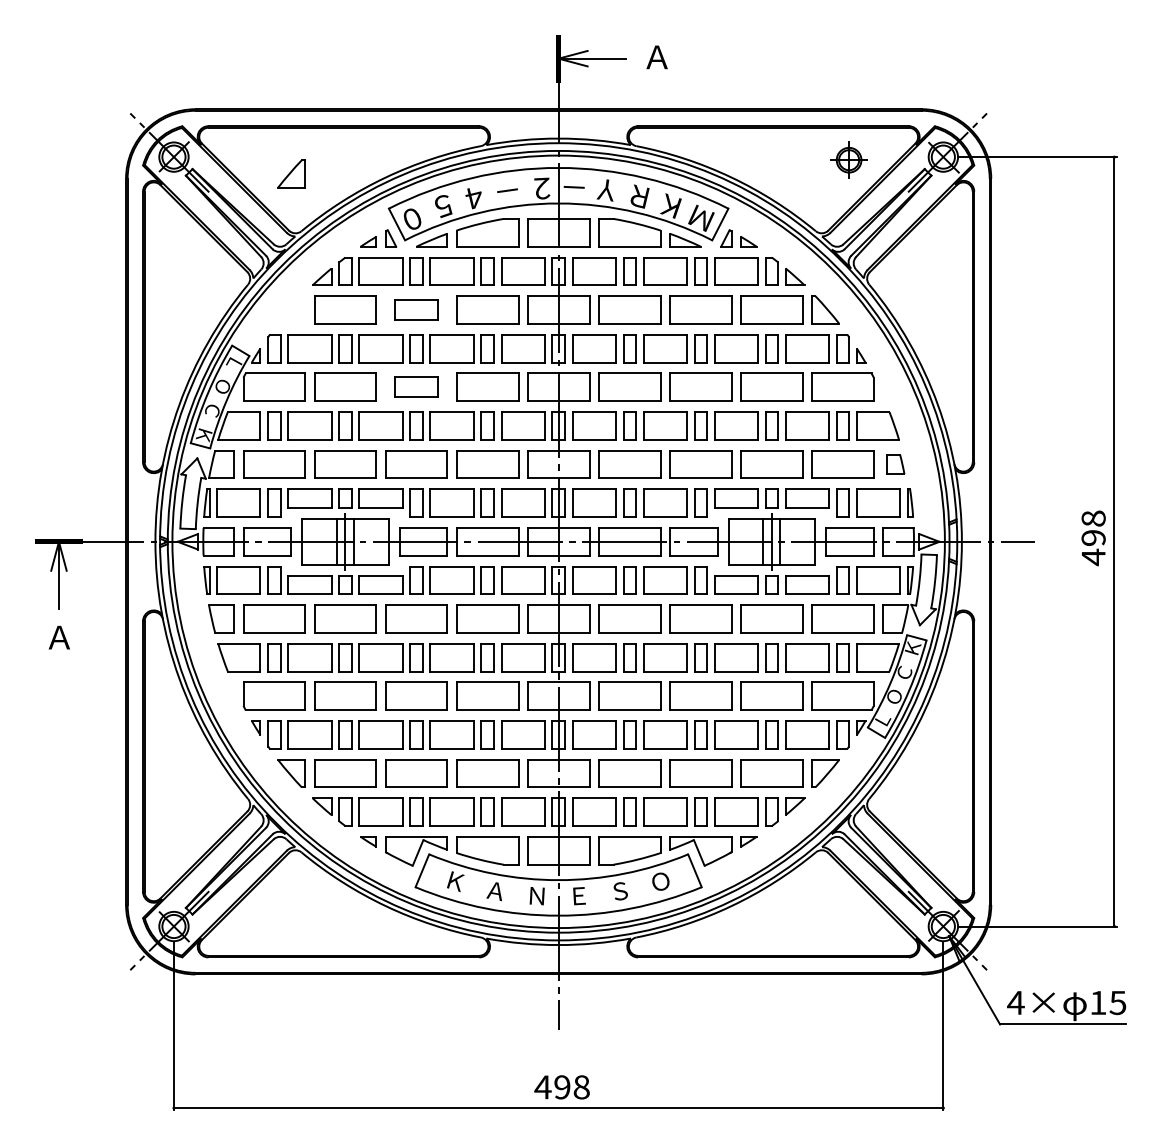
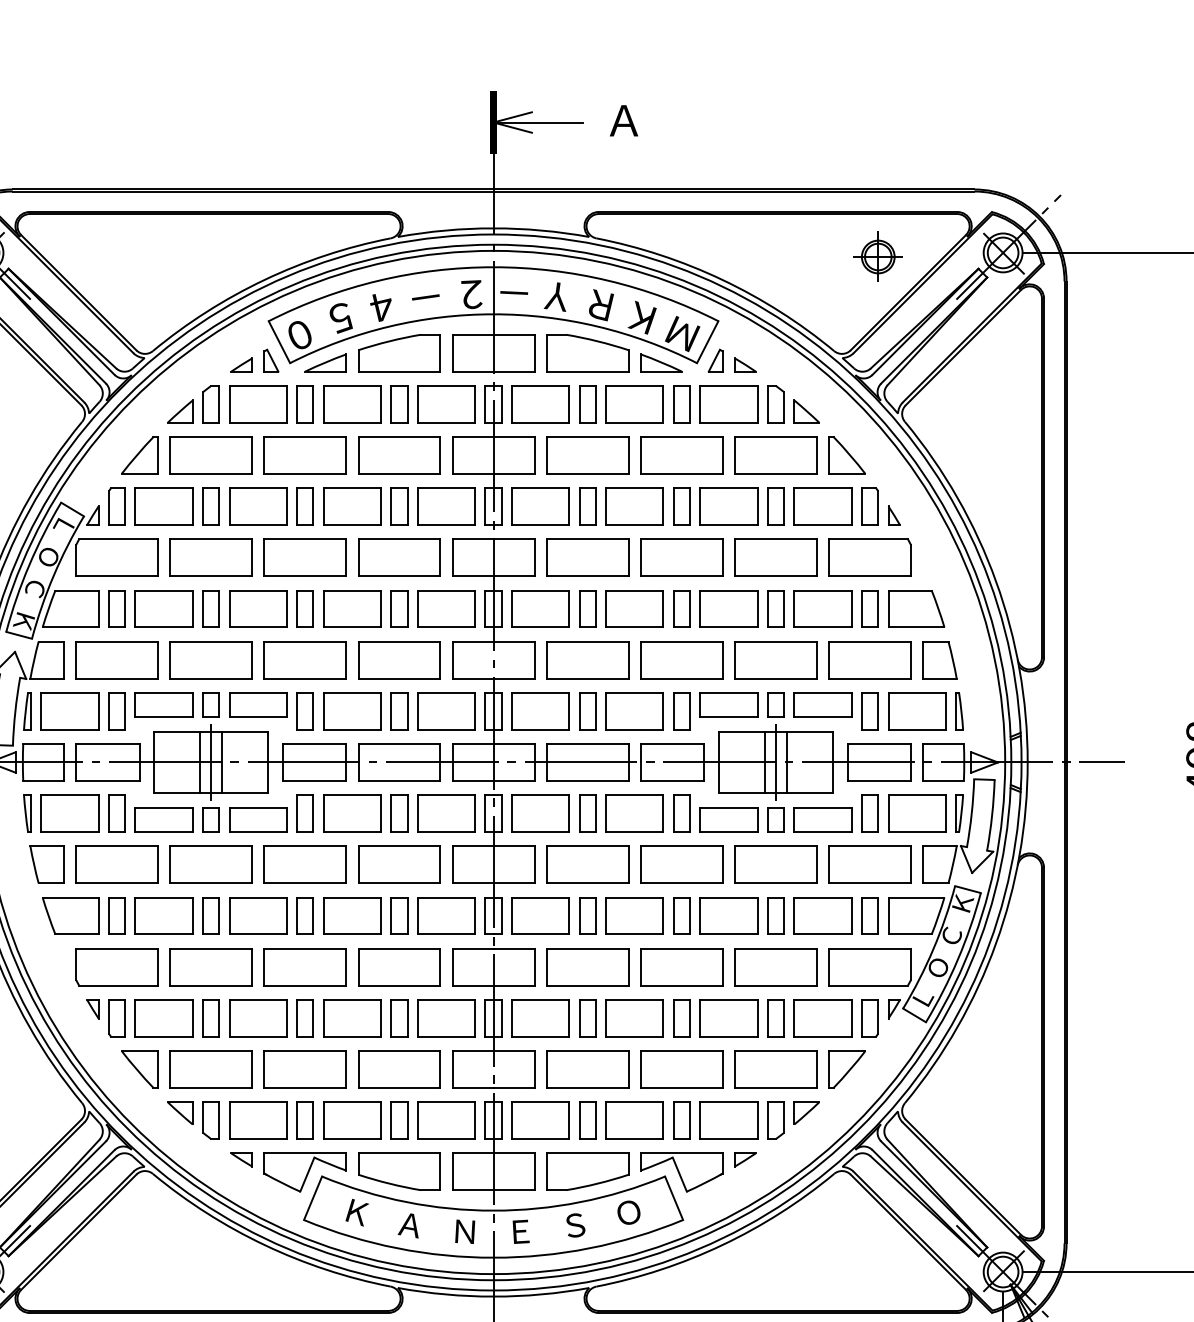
part: (291, 173) -> (139, 454), moved
part: (416, 309) -> (305, 454), size x1.43
part: (416, 386) -> (305, 556), size x1.43
part: (895, 464) -> (939, 660), size x1.43

